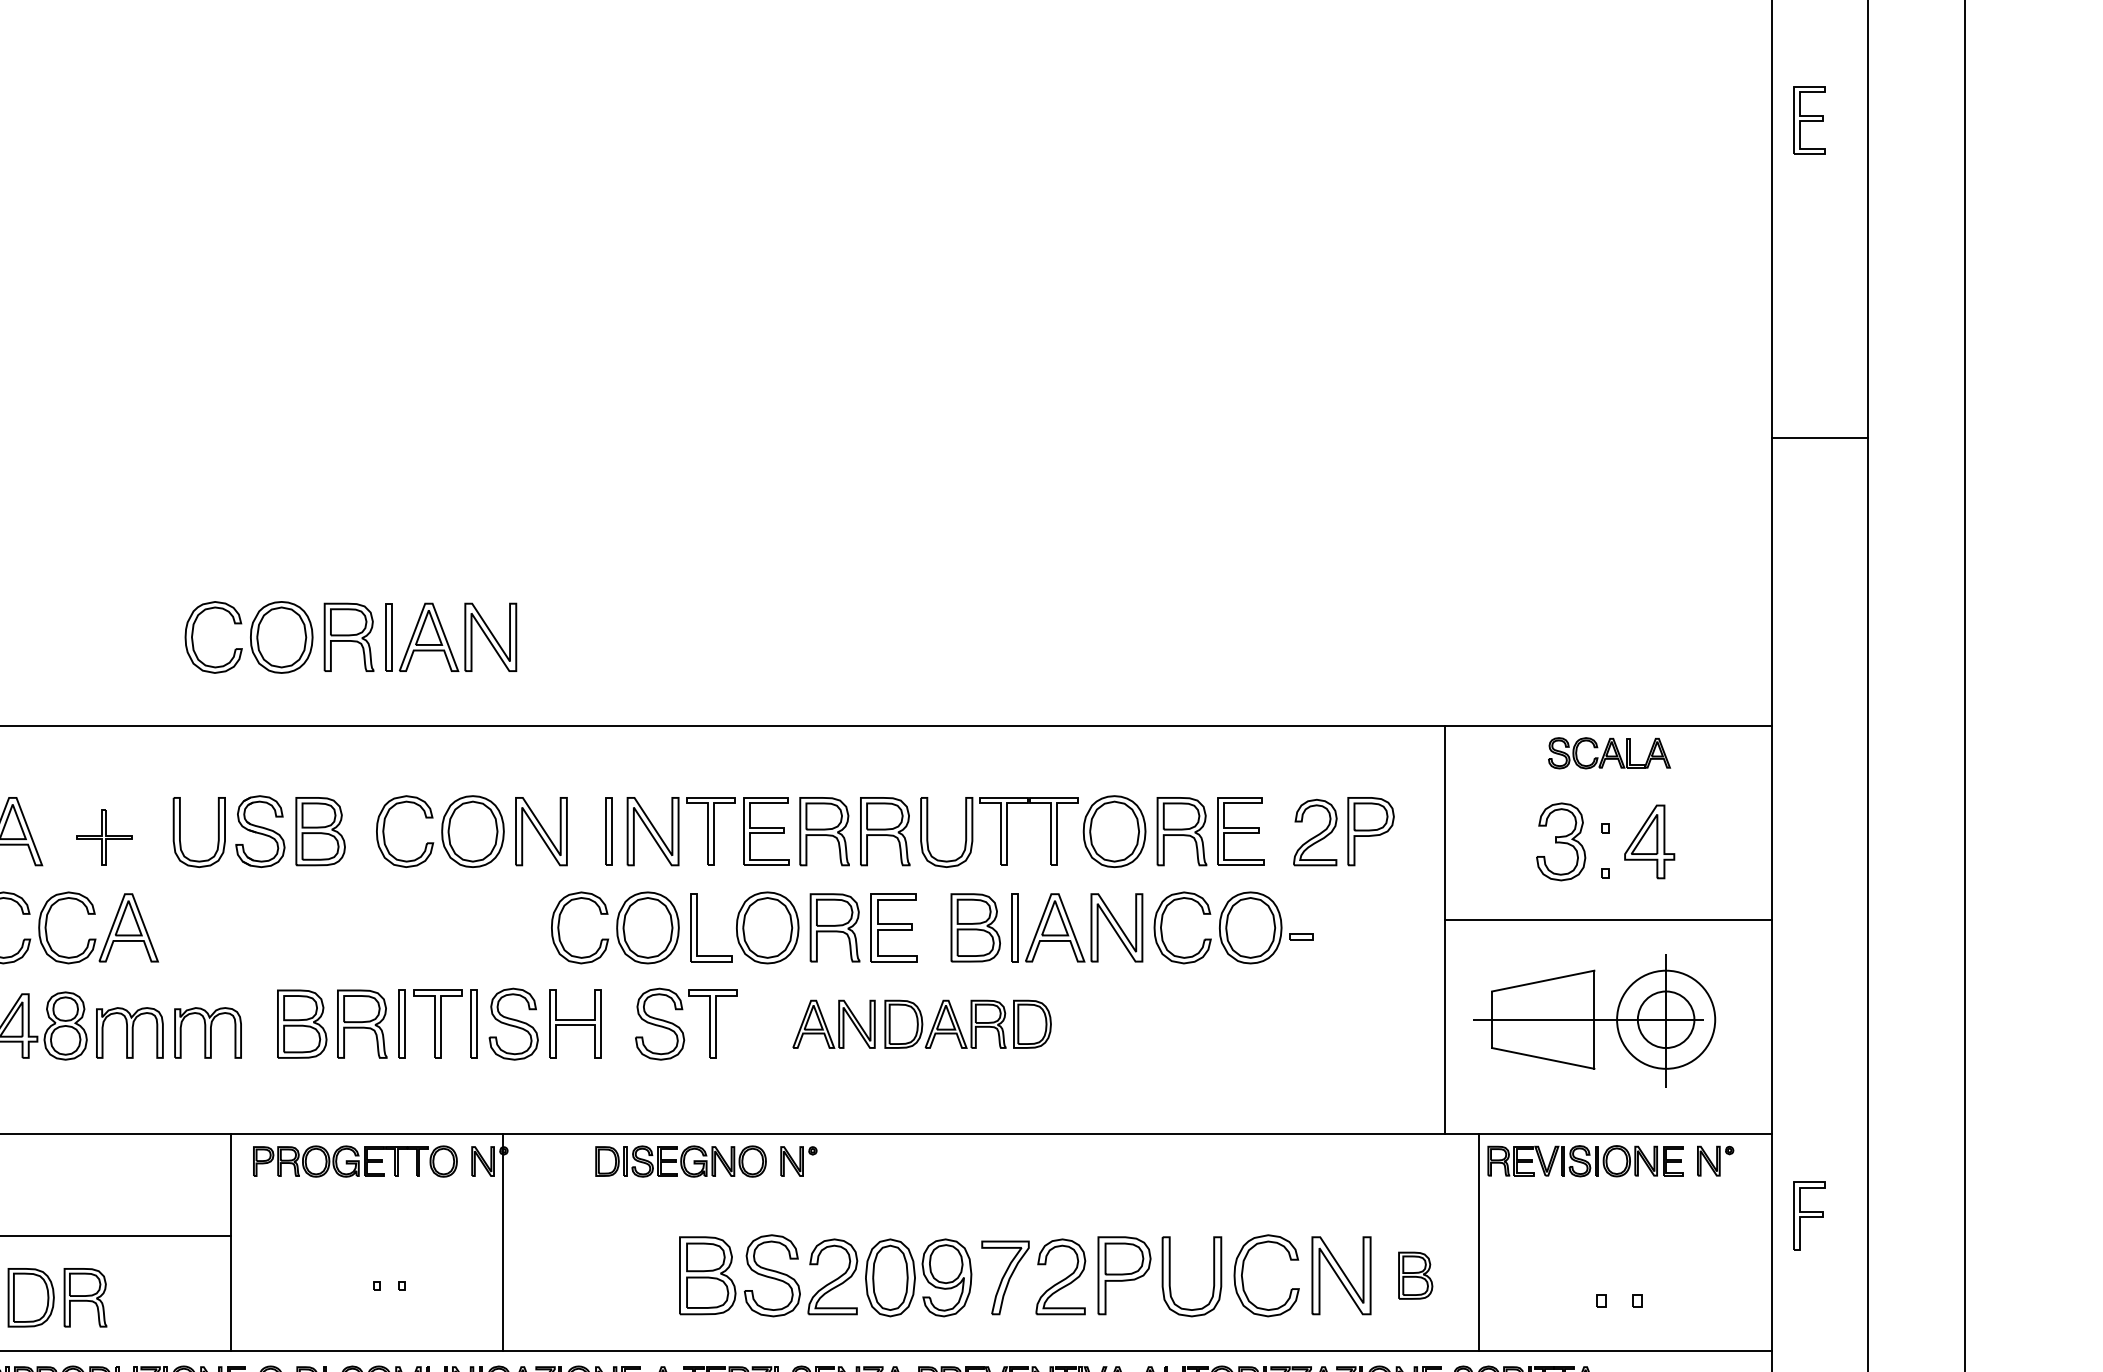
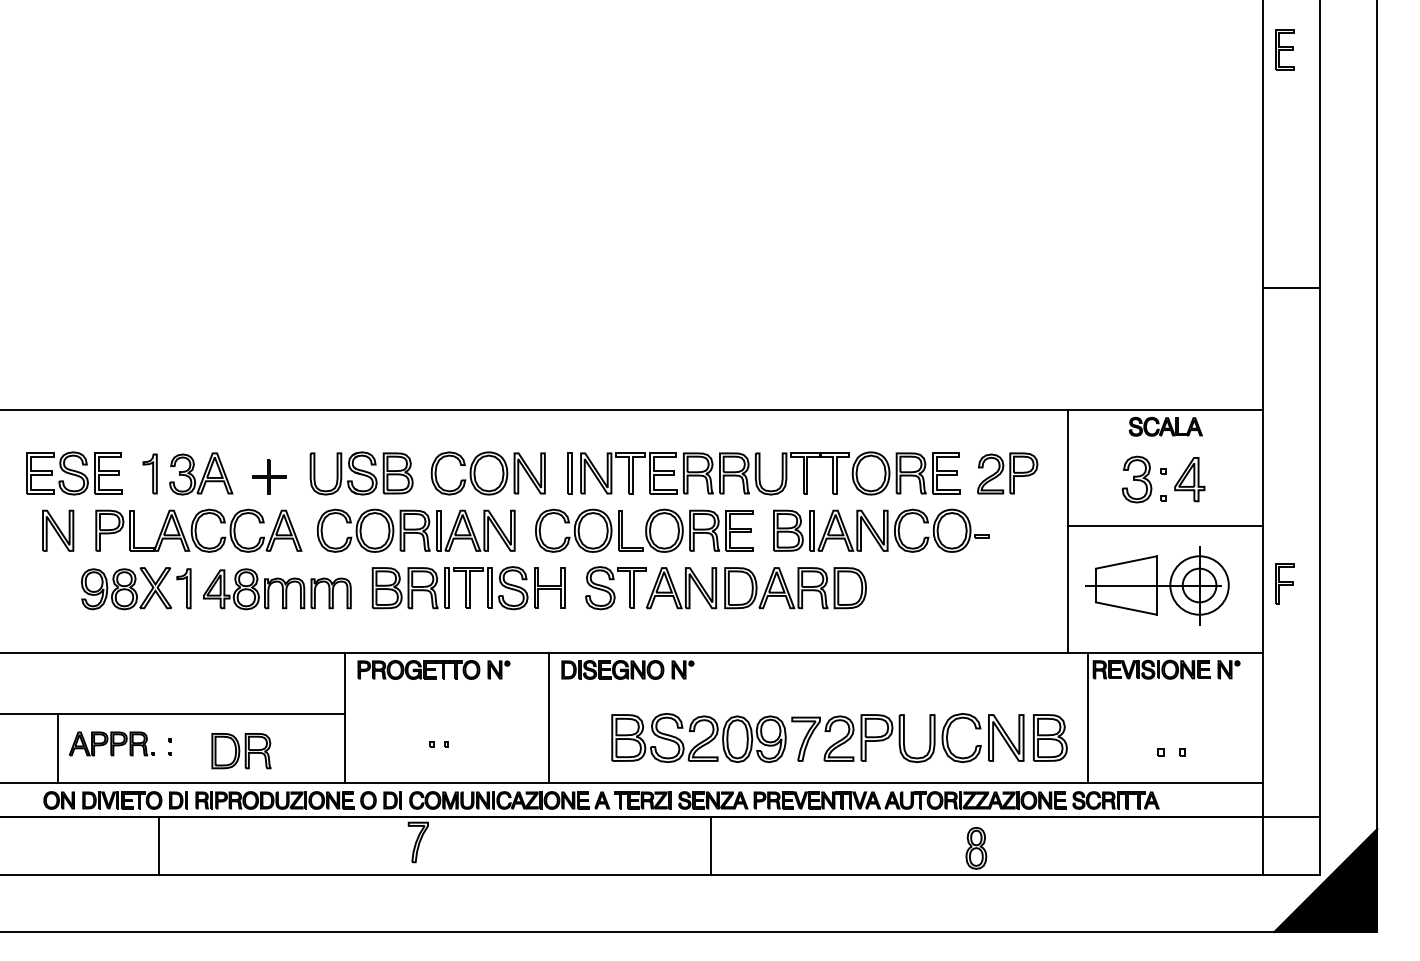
line: (1820, 437) -> (1291, 287), moved
part: (349, 636) -> (415, 530), moved
part: (922, 1024) -> (756, 588), size x1.43
part: (1808, 1214) -> (1284, 583), moved
line: (502, 1243) -> (548, 718), moved
part: (1415, 1274) -> (1050, 737), size x1.67

